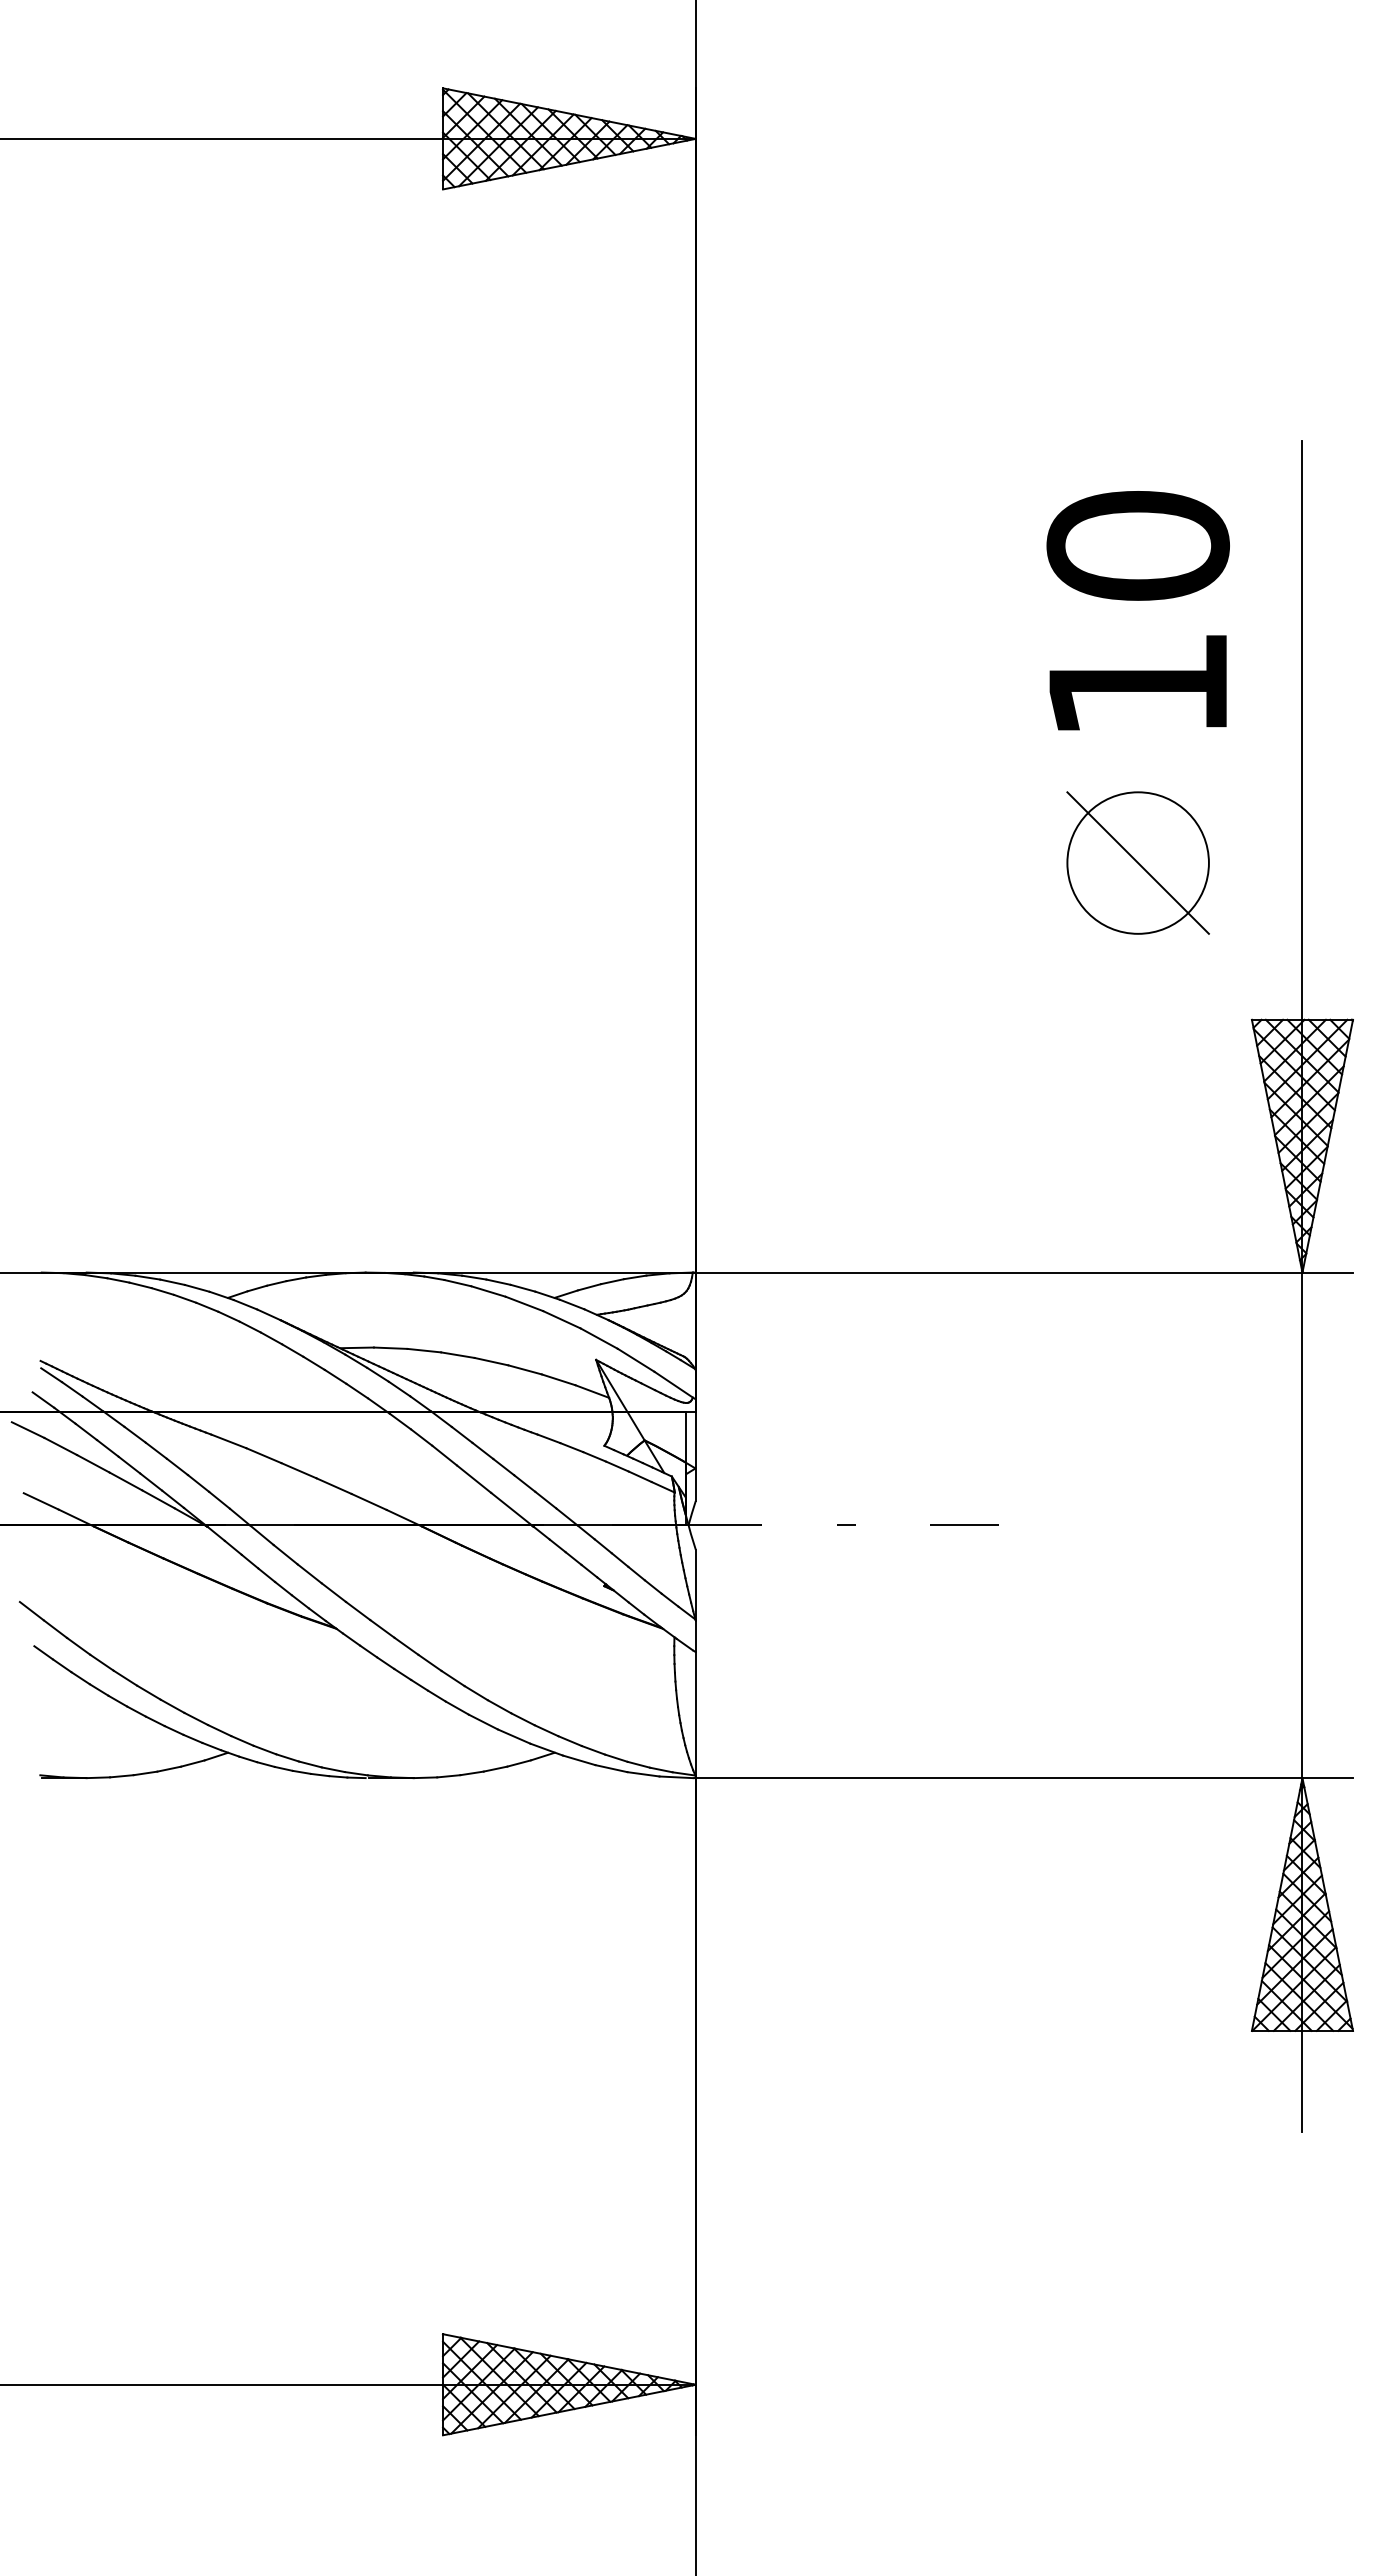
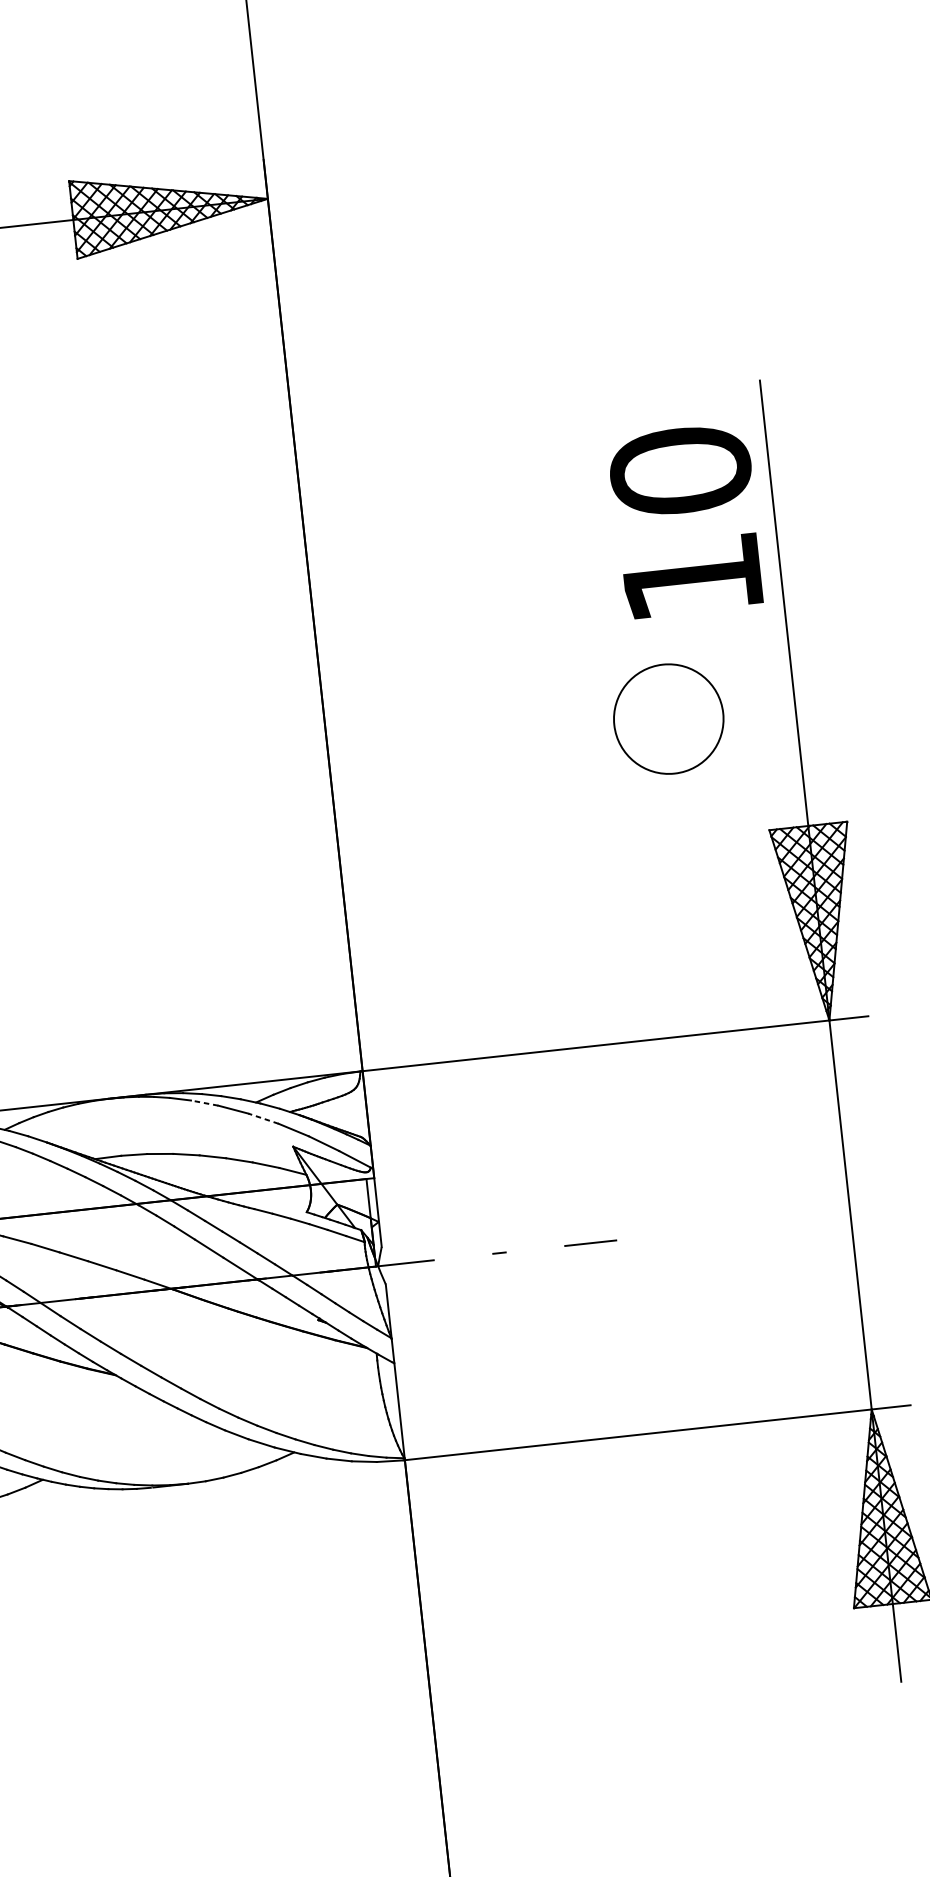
text: (1137, 610) -> (685, 520), moved
line: (1137, 862) -> (668, 718), removed
line: (488, 1291) -> (204, 1103), solid -> dashed
line: (561, 1319) -> (263, 1118), solid -> dashed

